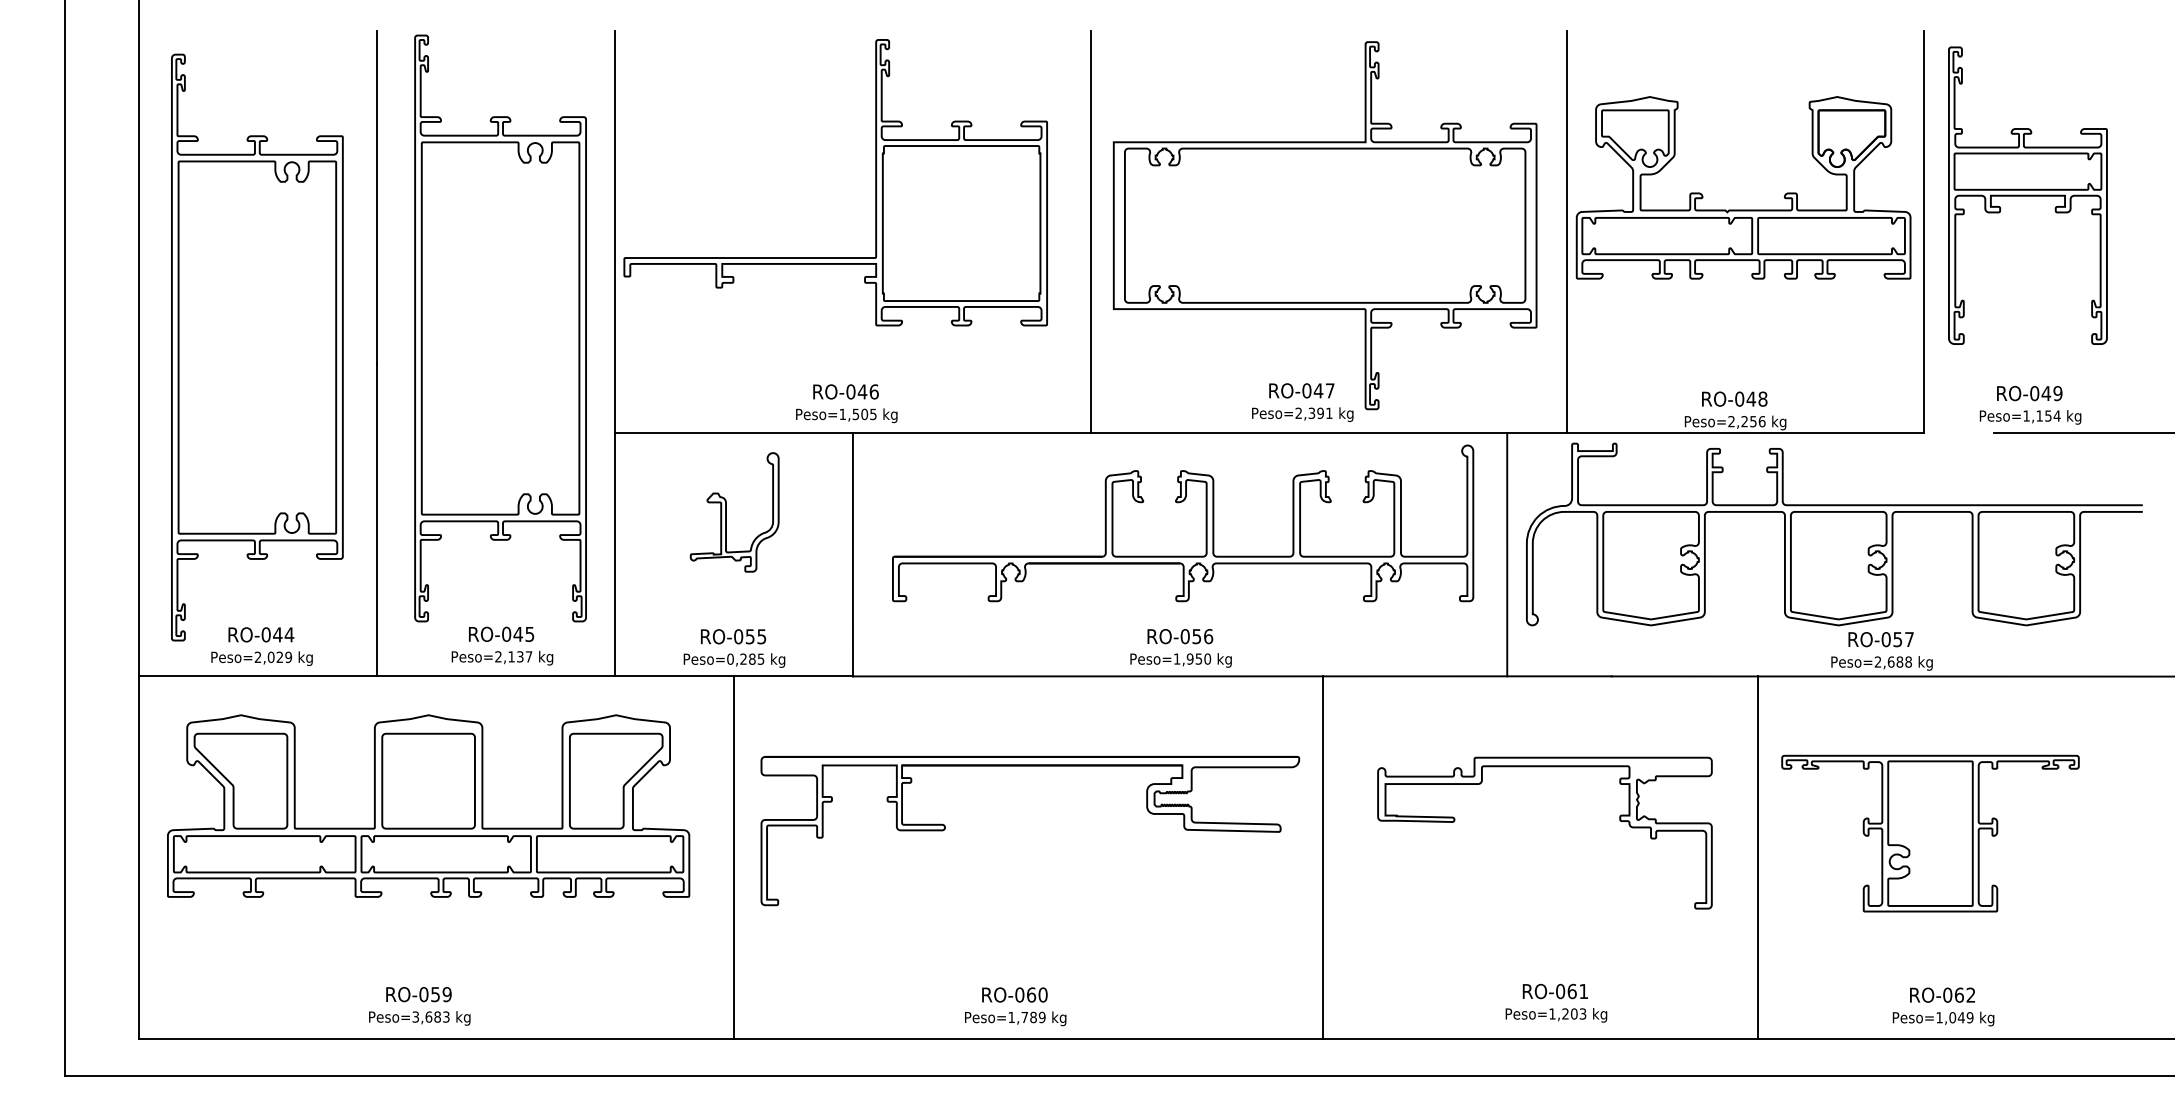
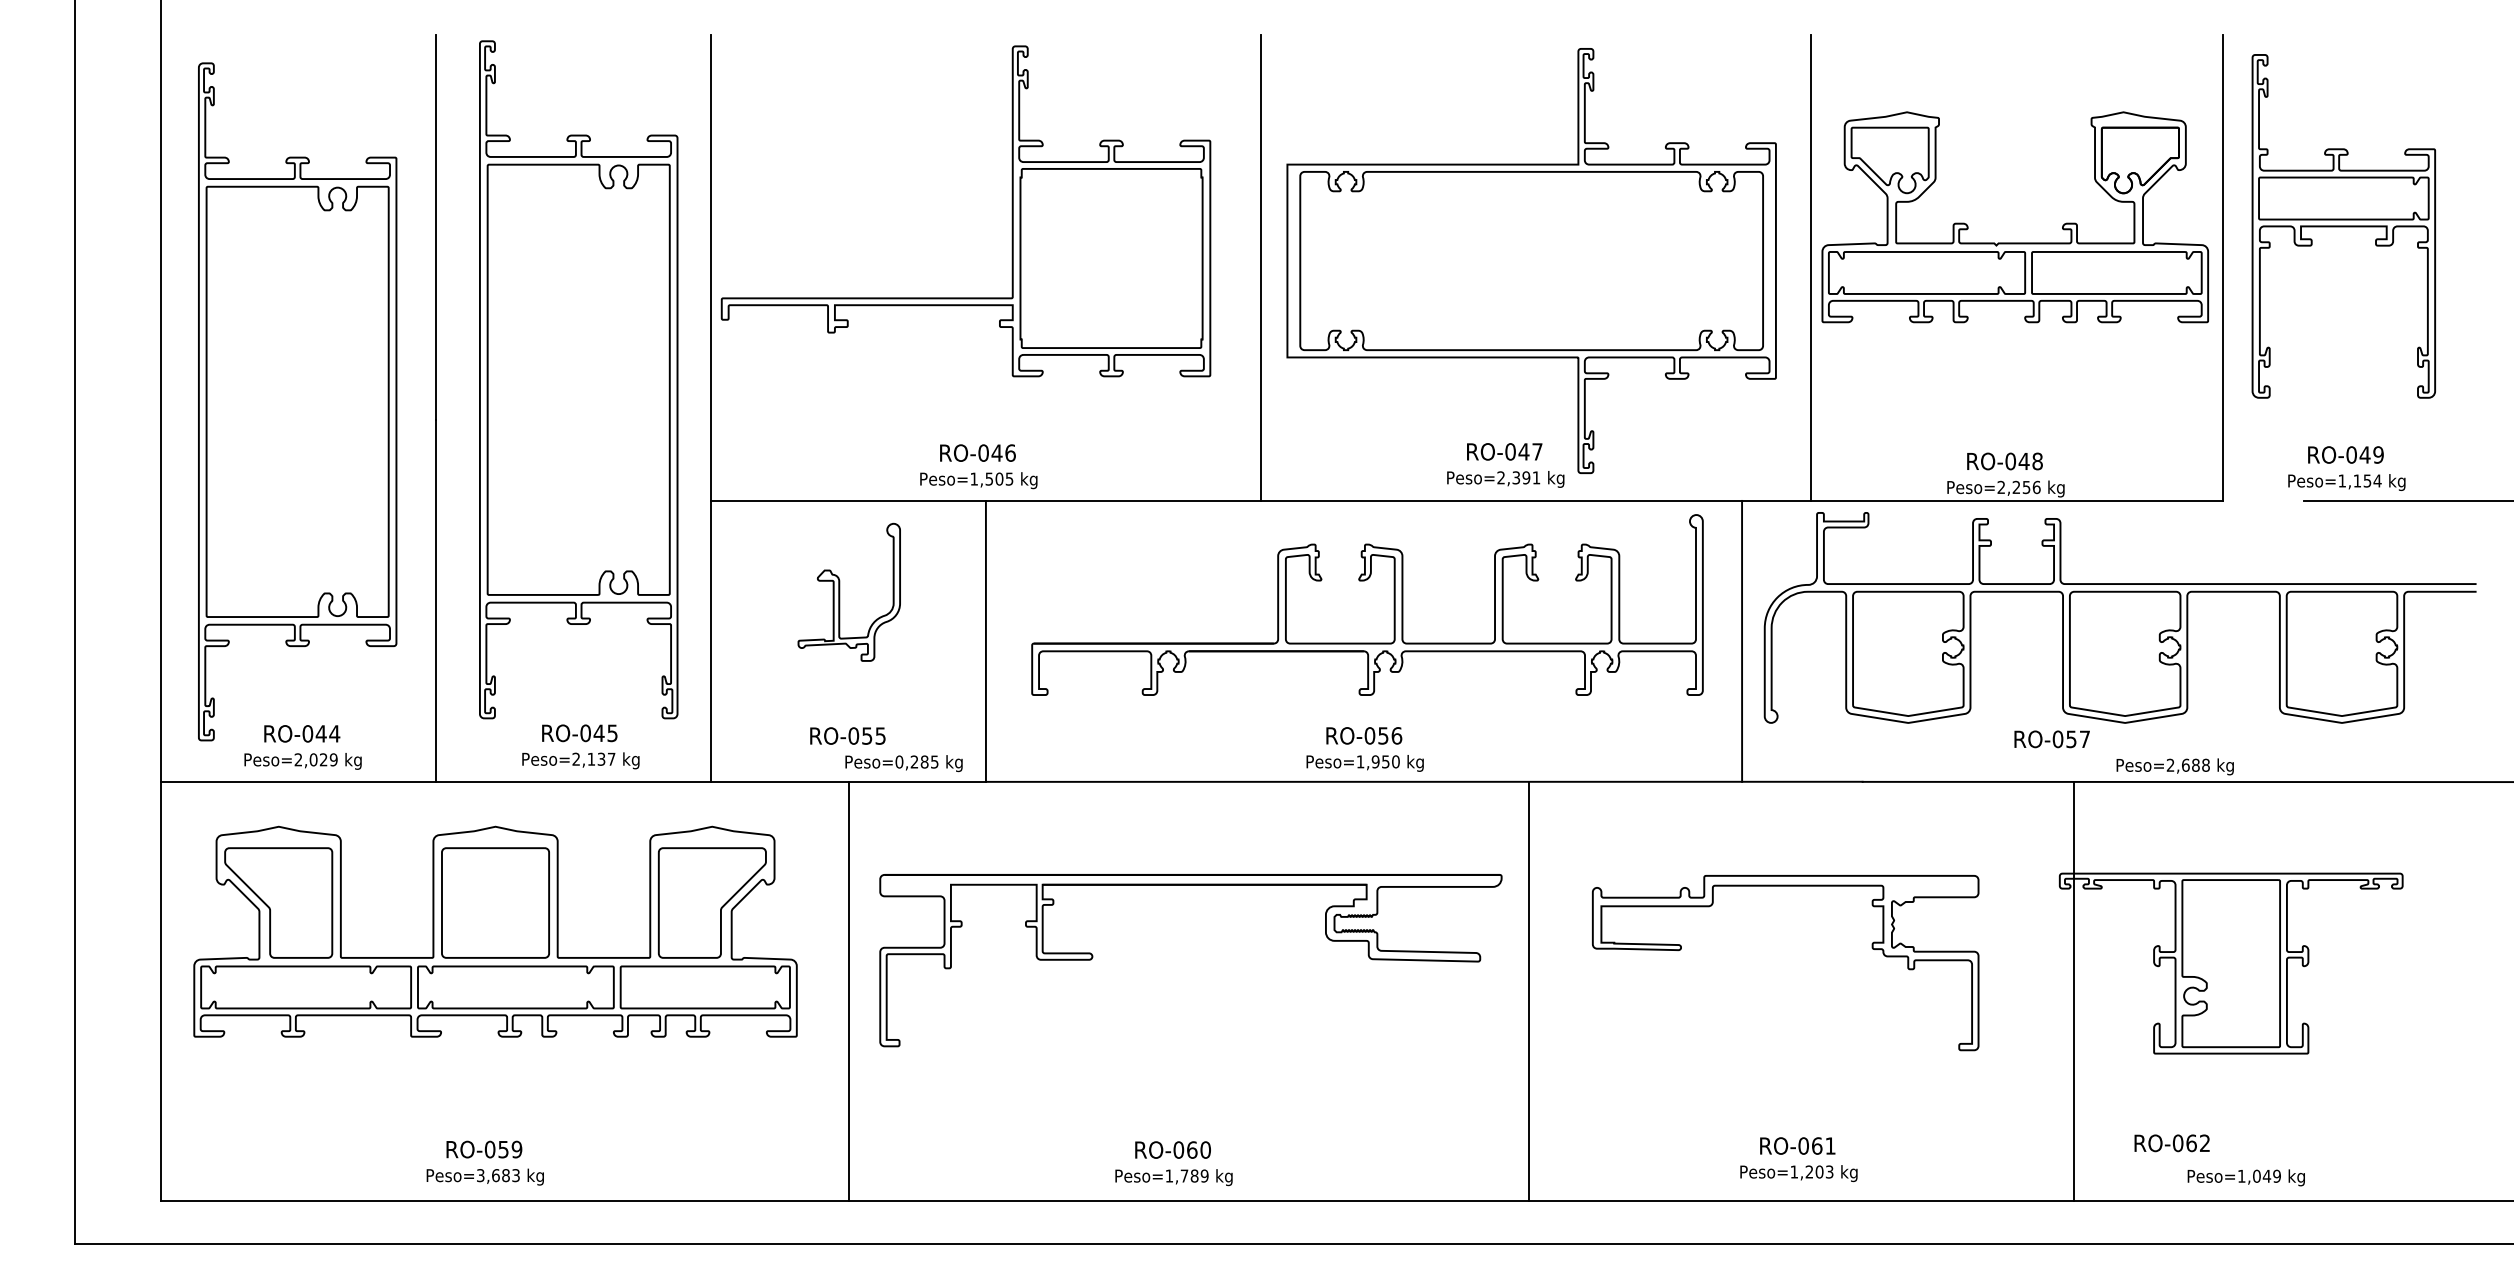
text: (1880, 639) -> (2051, 739), moved
text: (734, 660) -> (903, 763), moved
line: (1757, 856) -> (2073, 990), moved
text: (1941, 995) -> (2171, 1143), moved

